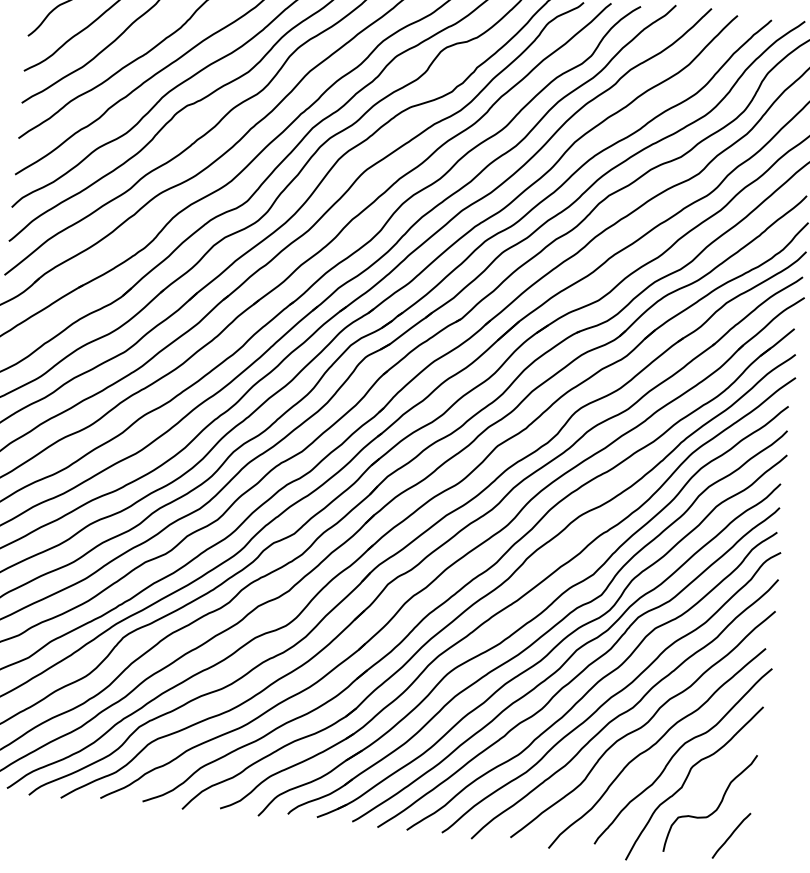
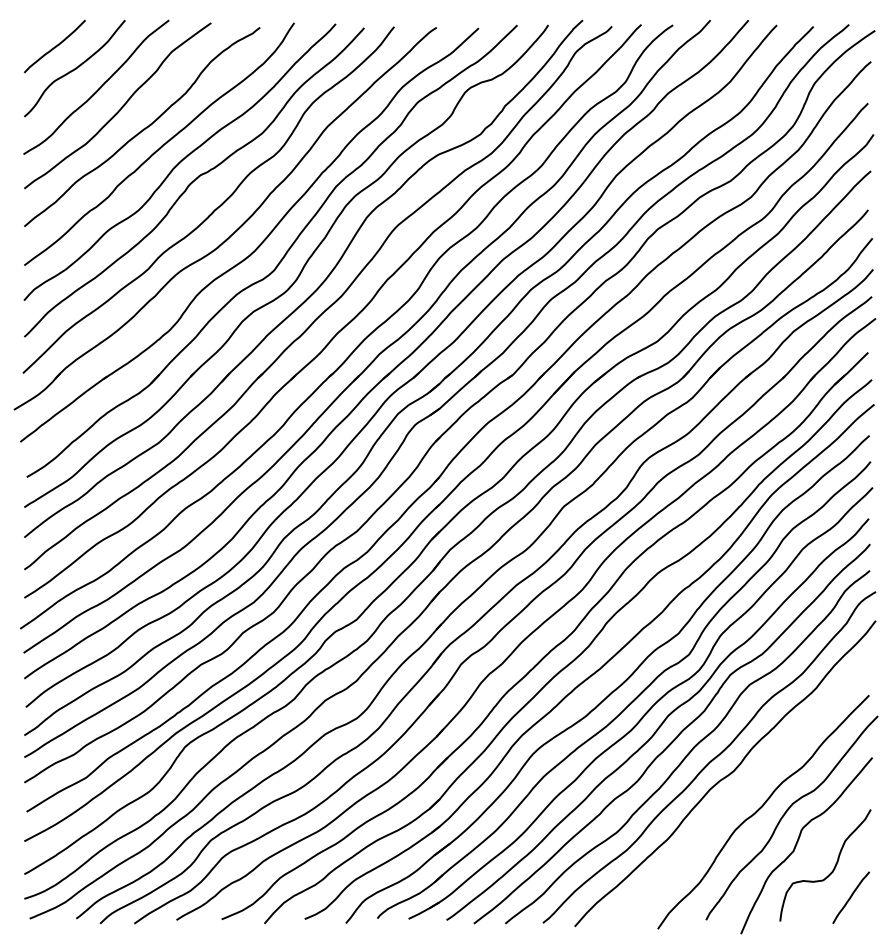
curve: (644, 724) -> (747, 787), removed

